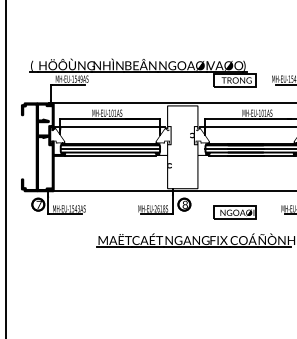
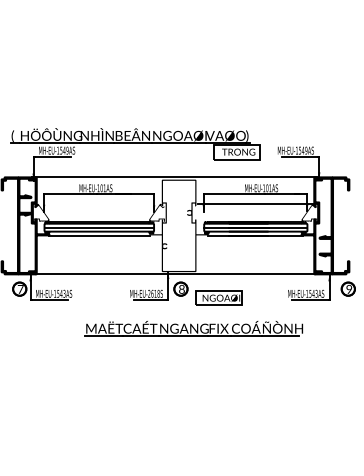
line: (110, 127) -> (99, 203), removed
fill: (203, 135) -> (201, 212), removed
part: (234, 212) -> (218, 297), moved

